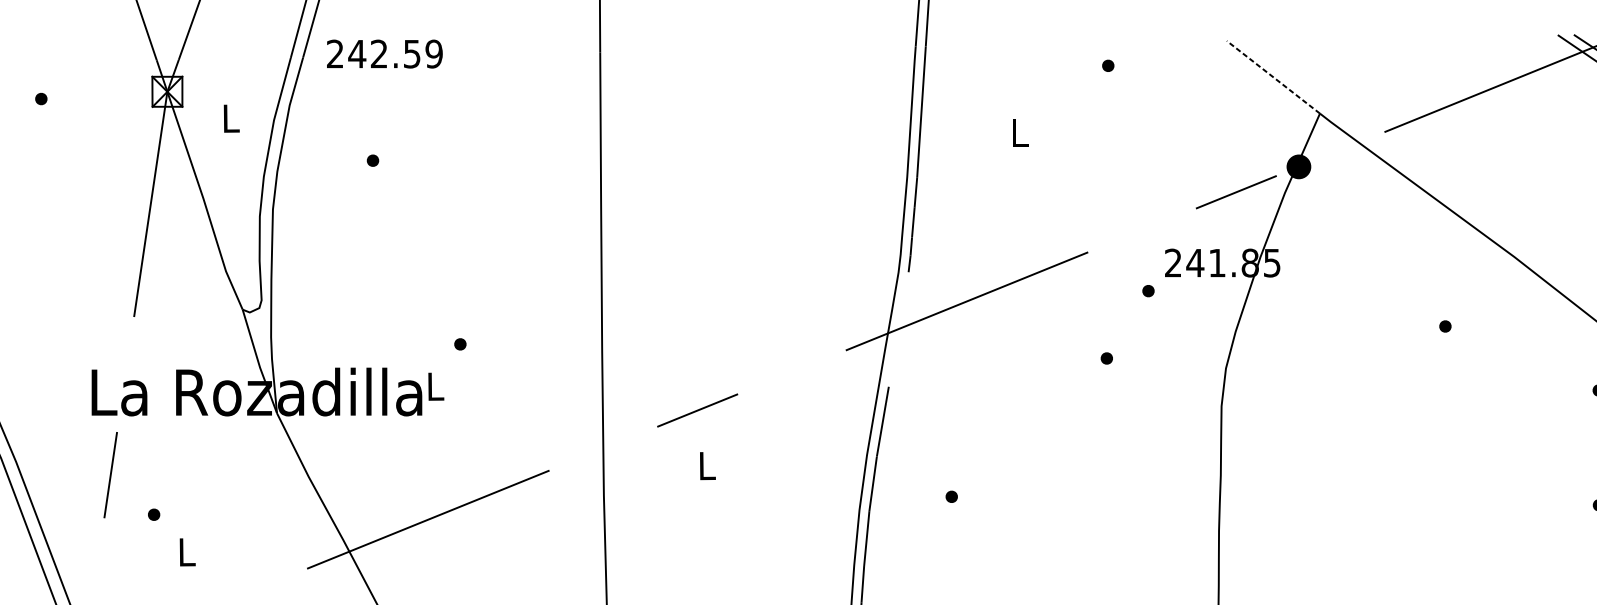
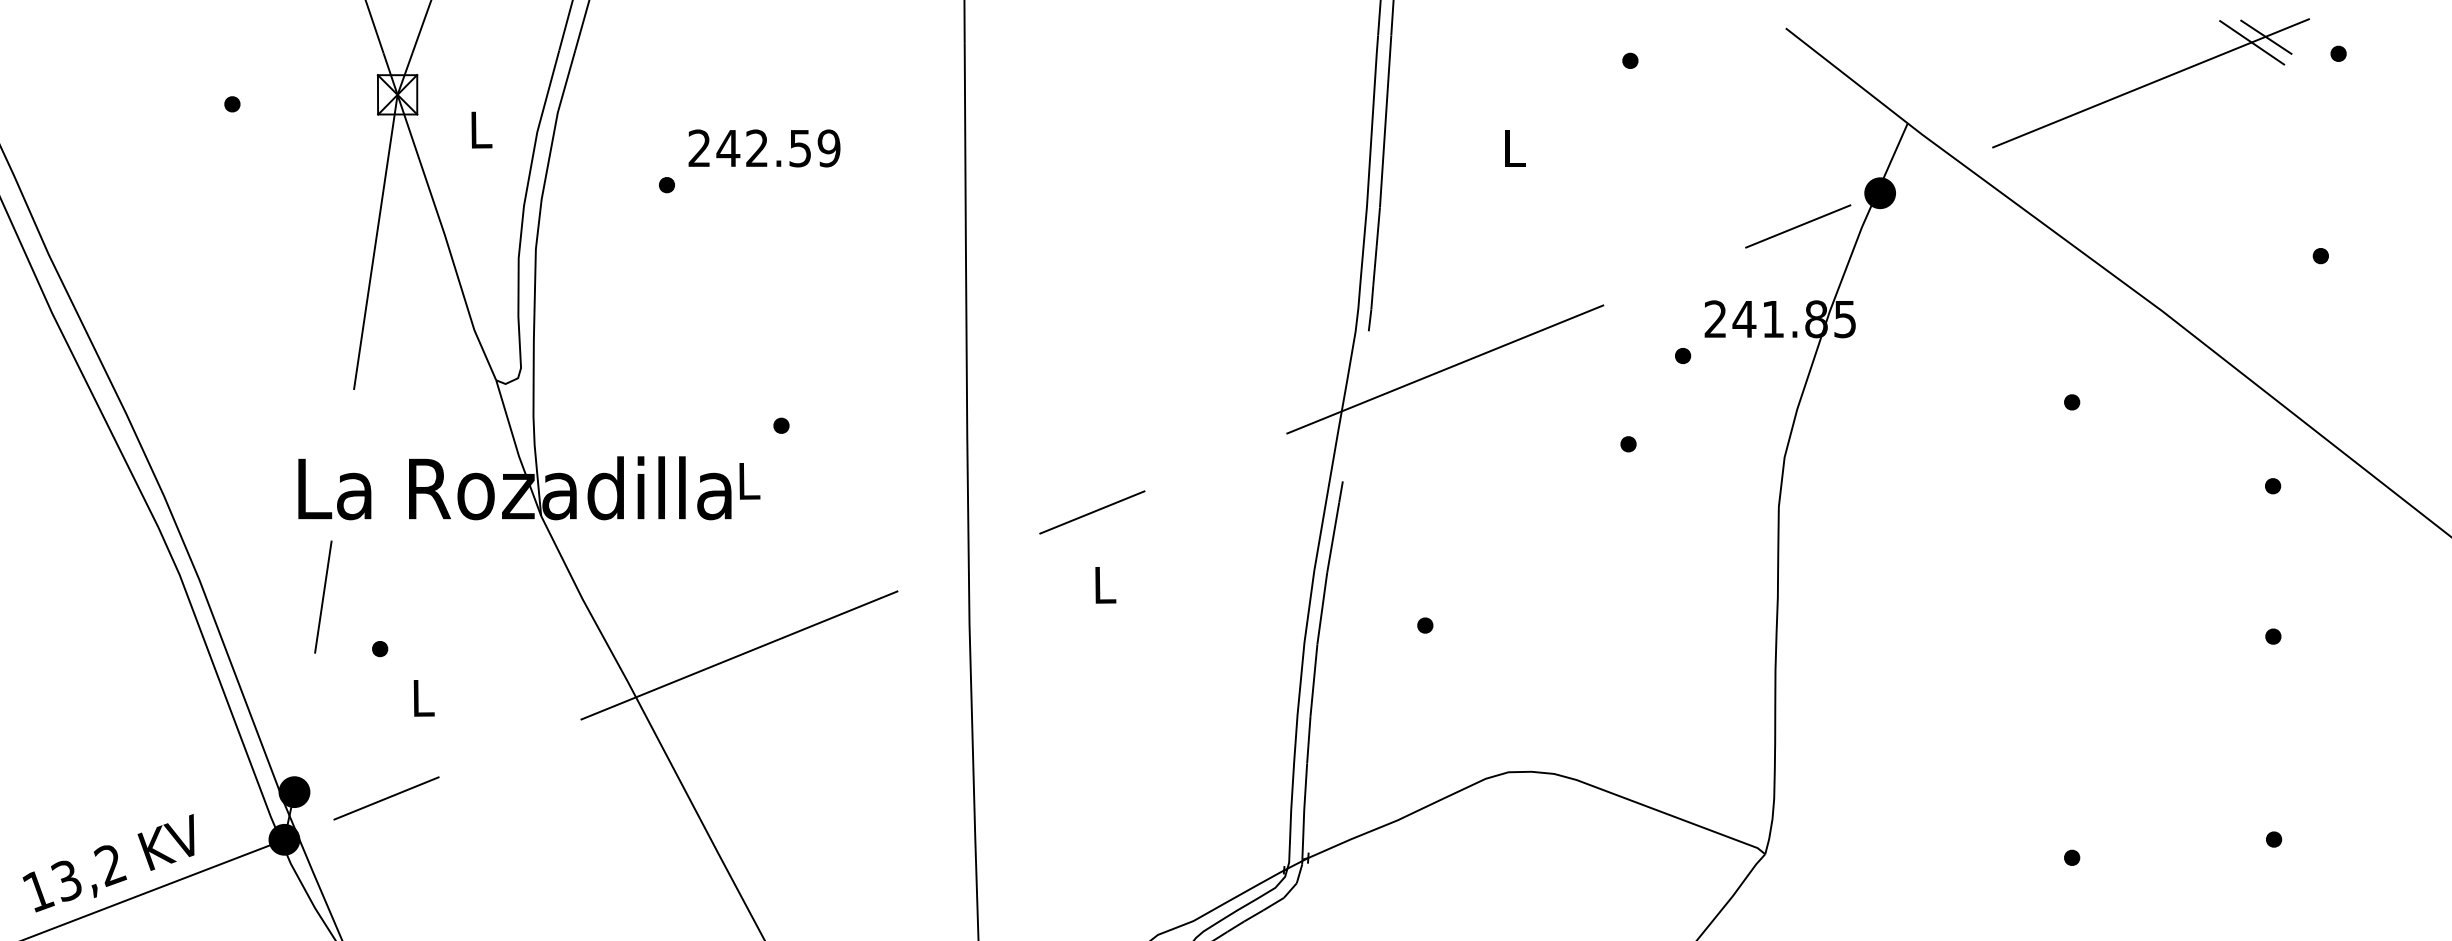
text: (384, 54) -> (764, 148), moved
line: (1273, 77) -> (1846, 75), dashed -> solid

